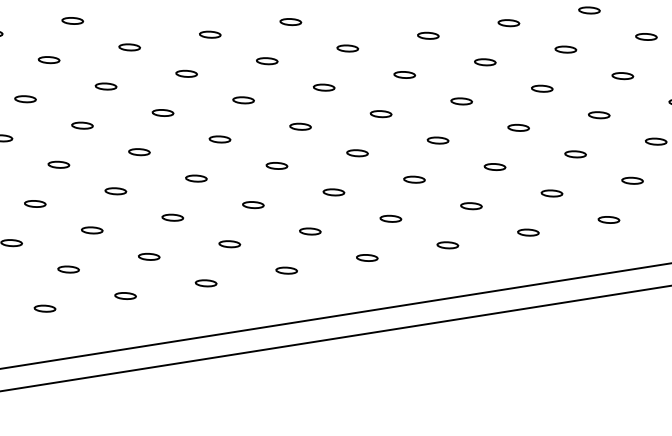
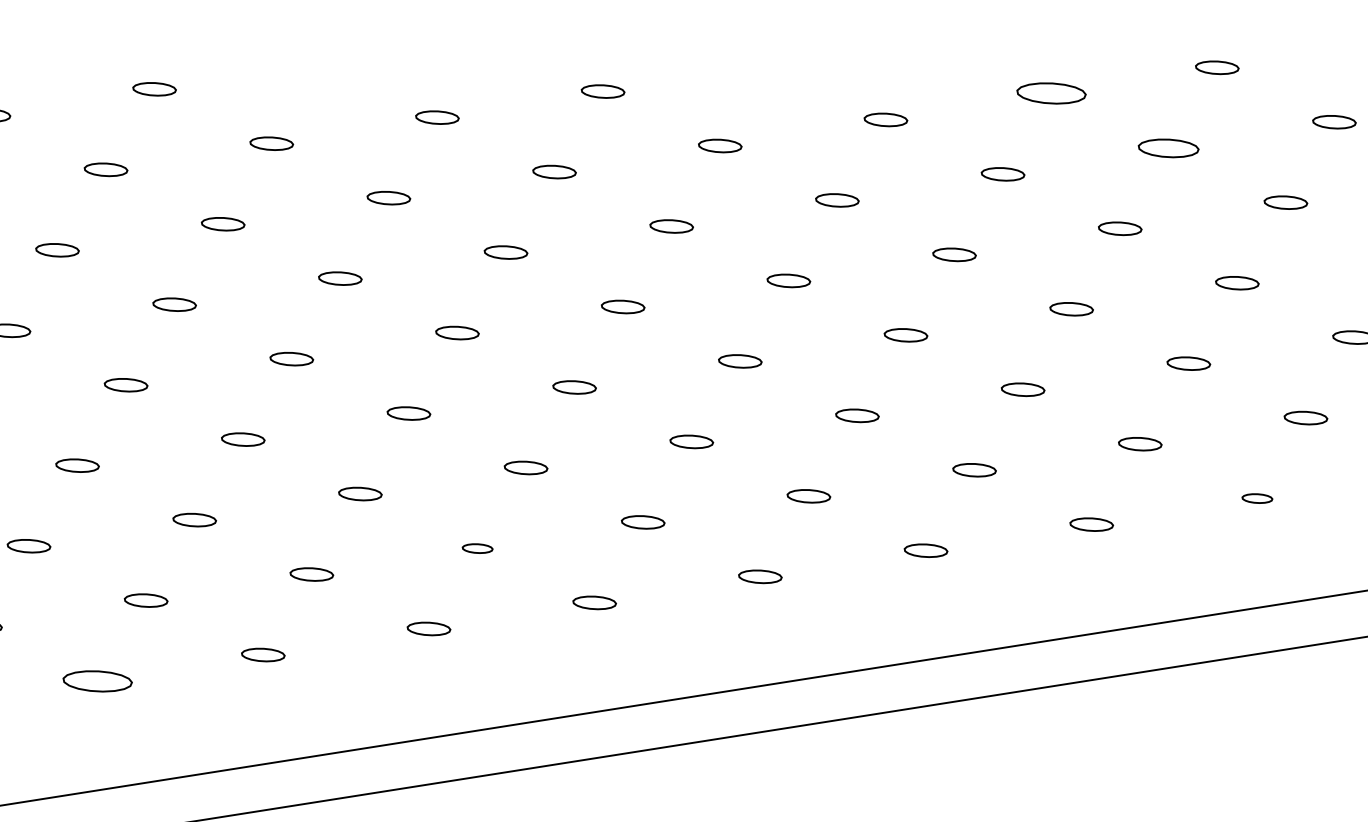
part: (508, 23) -> (1050, 94), size x1.6
part: (565, 49) -> (1167, 148), size x1.4
part: (608, 219) -> (1256, 497), size x0.7
part: (229, 244) -> (476, 549), size x0.7
part: (44, 308) -> (96, 680), size x1.6

